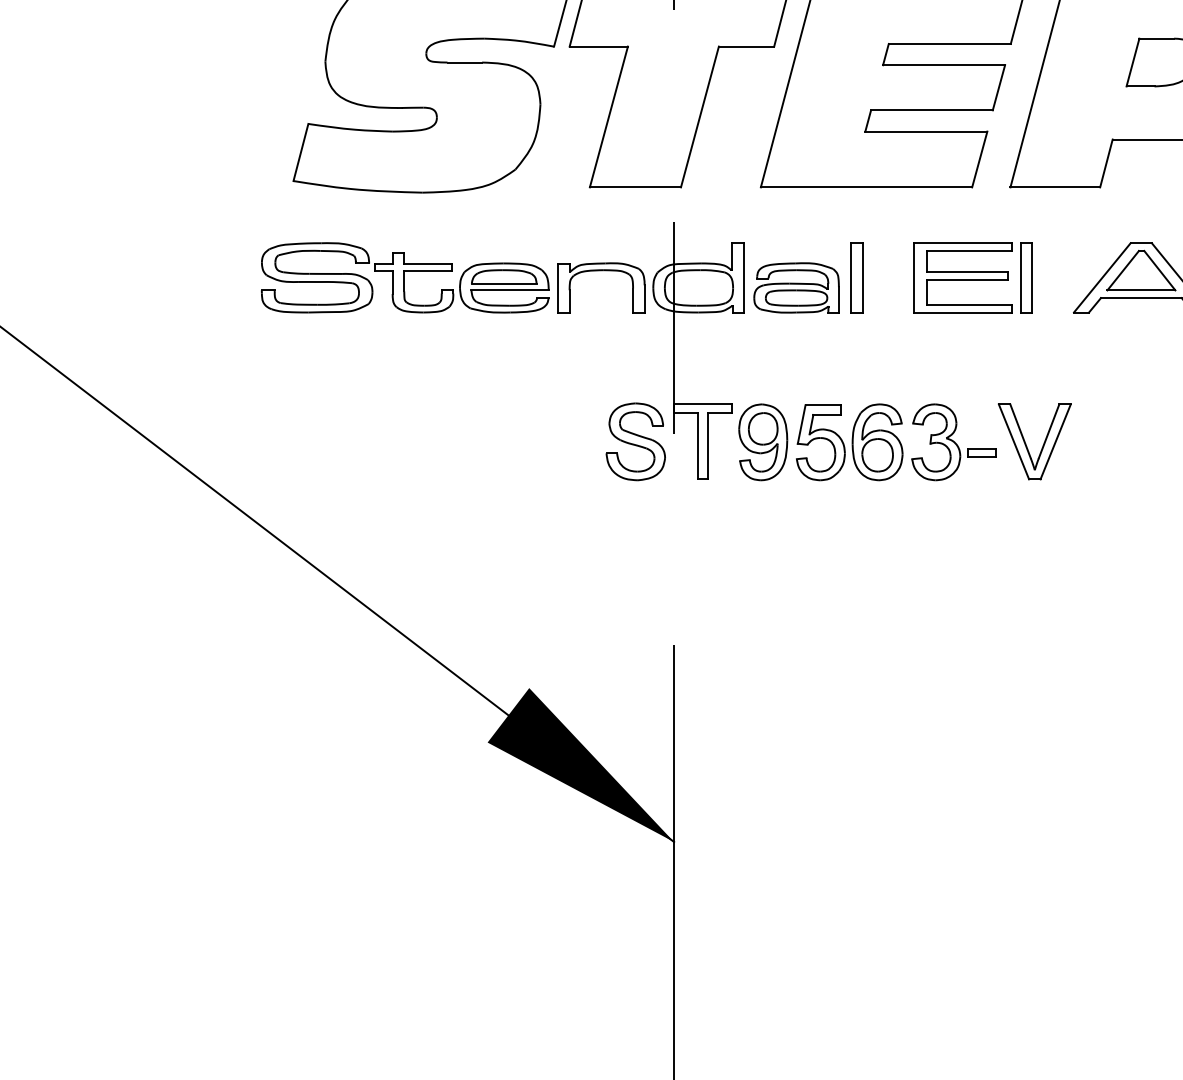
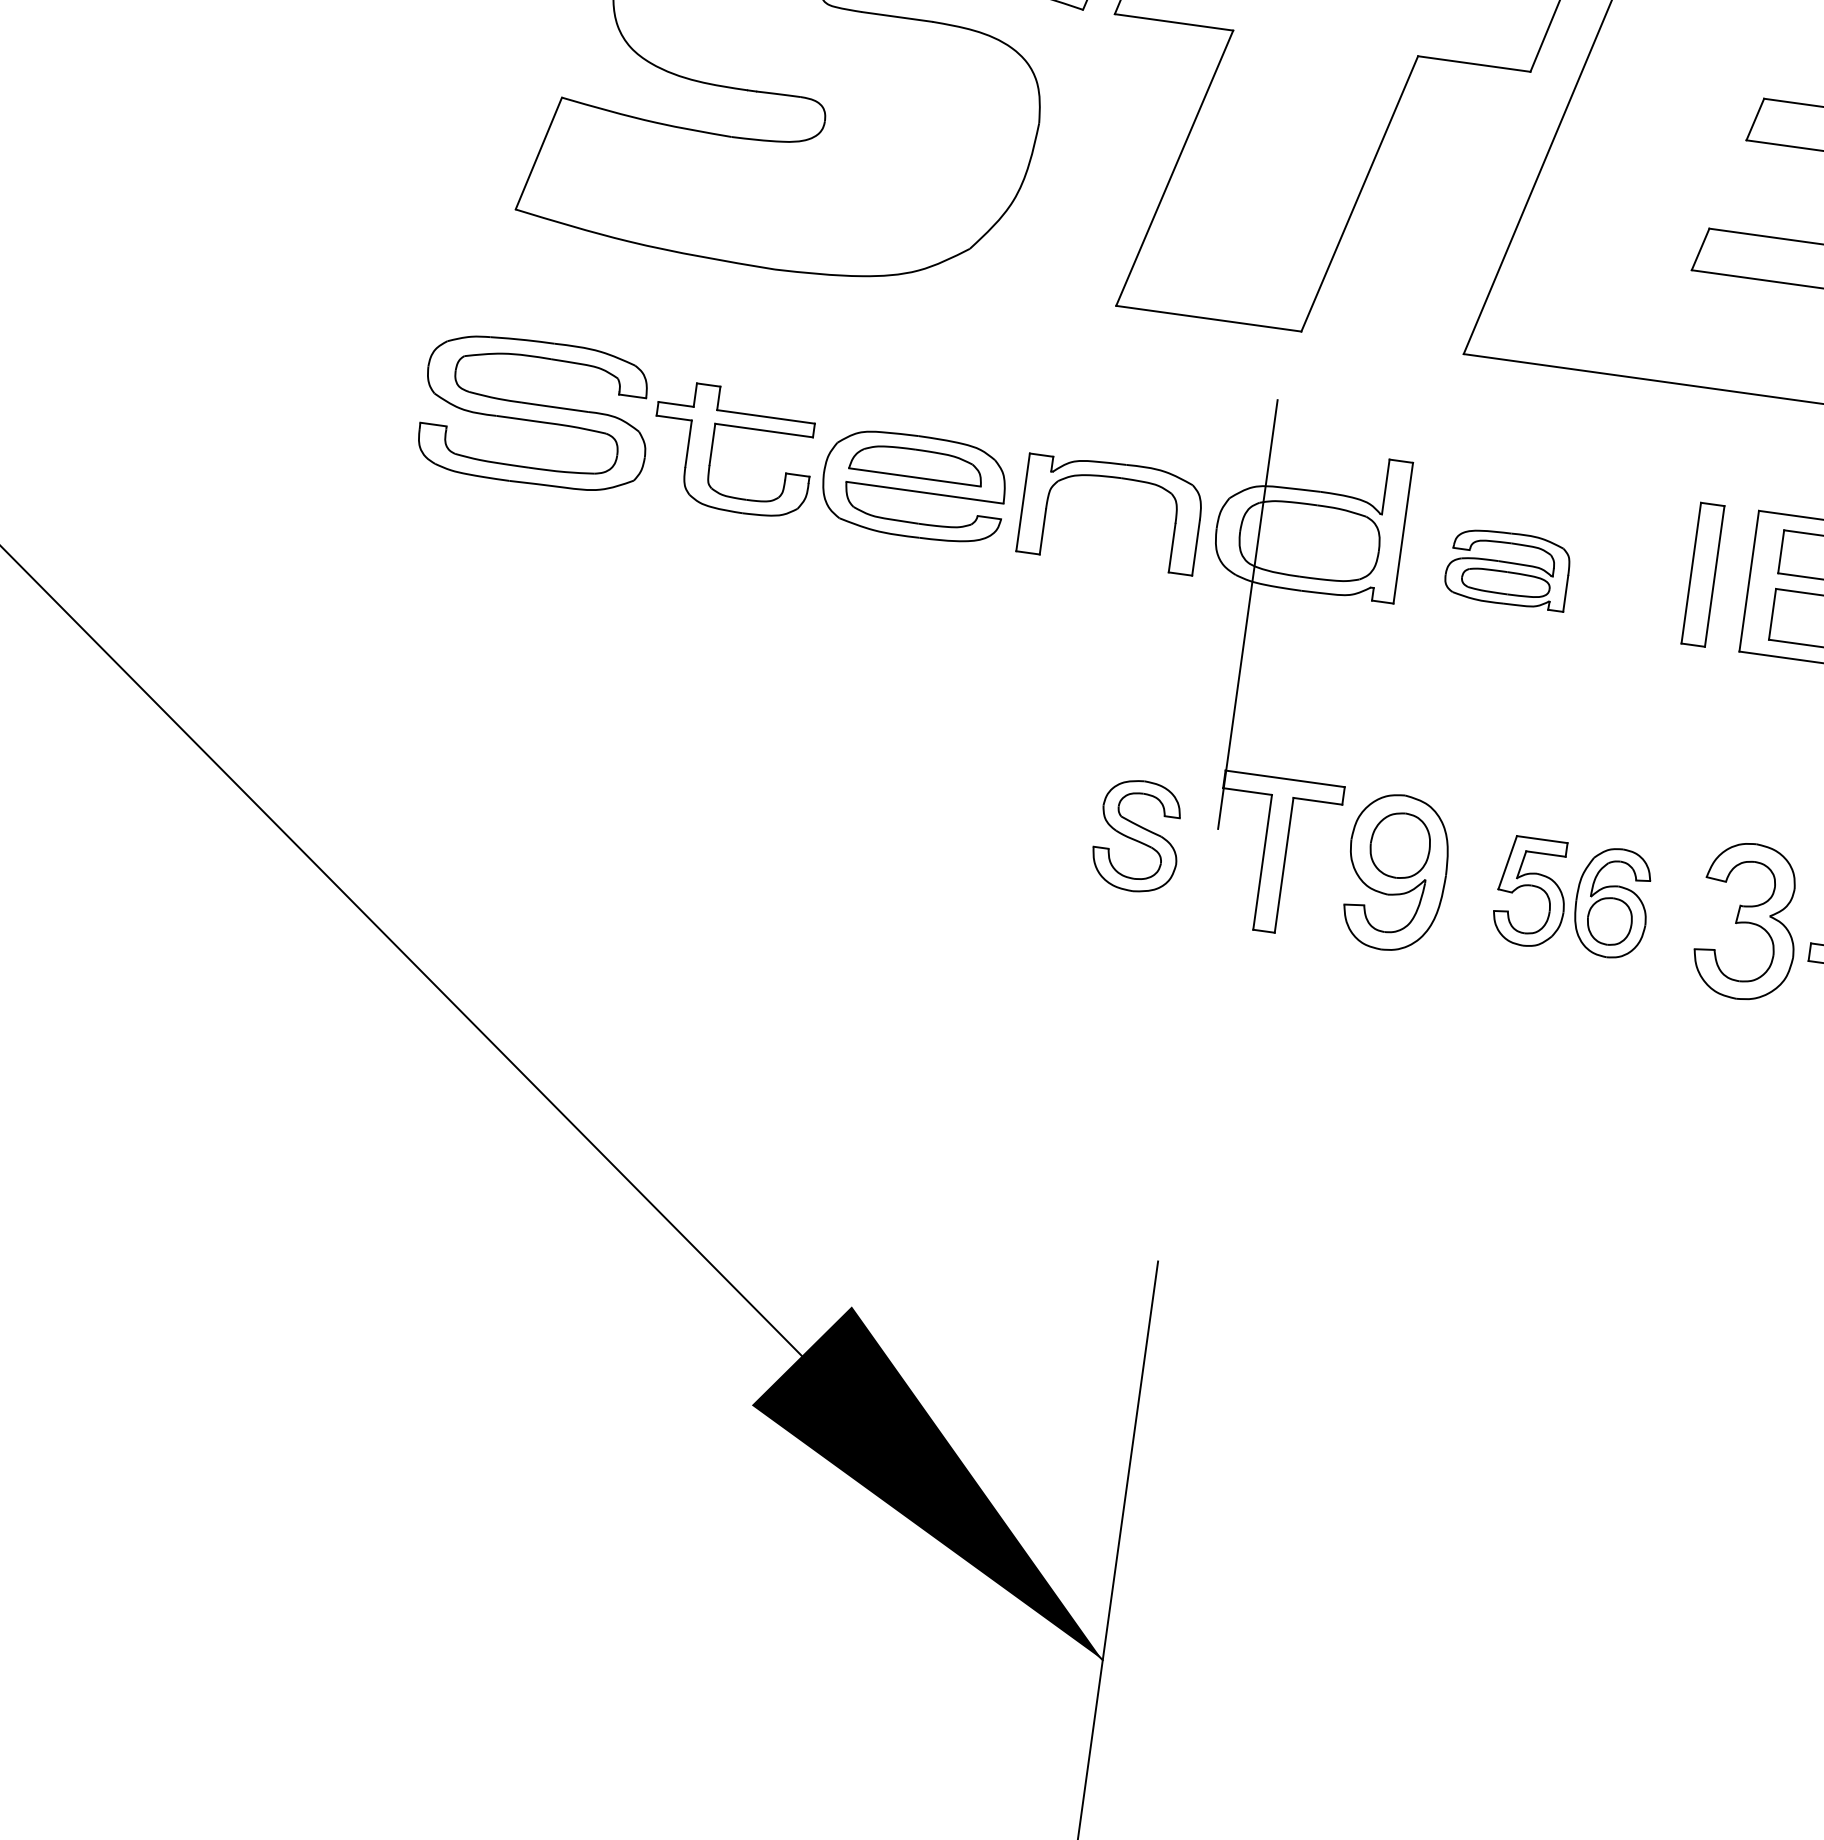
part: (856, 277) -> (1701, 573), moved
part: (796, 287) -> (1507, 567), size x0.7
part: (635, 441) -> (1137, 835), size x0.7
part: (849, 442) -> (1571, 897), size x0.7

